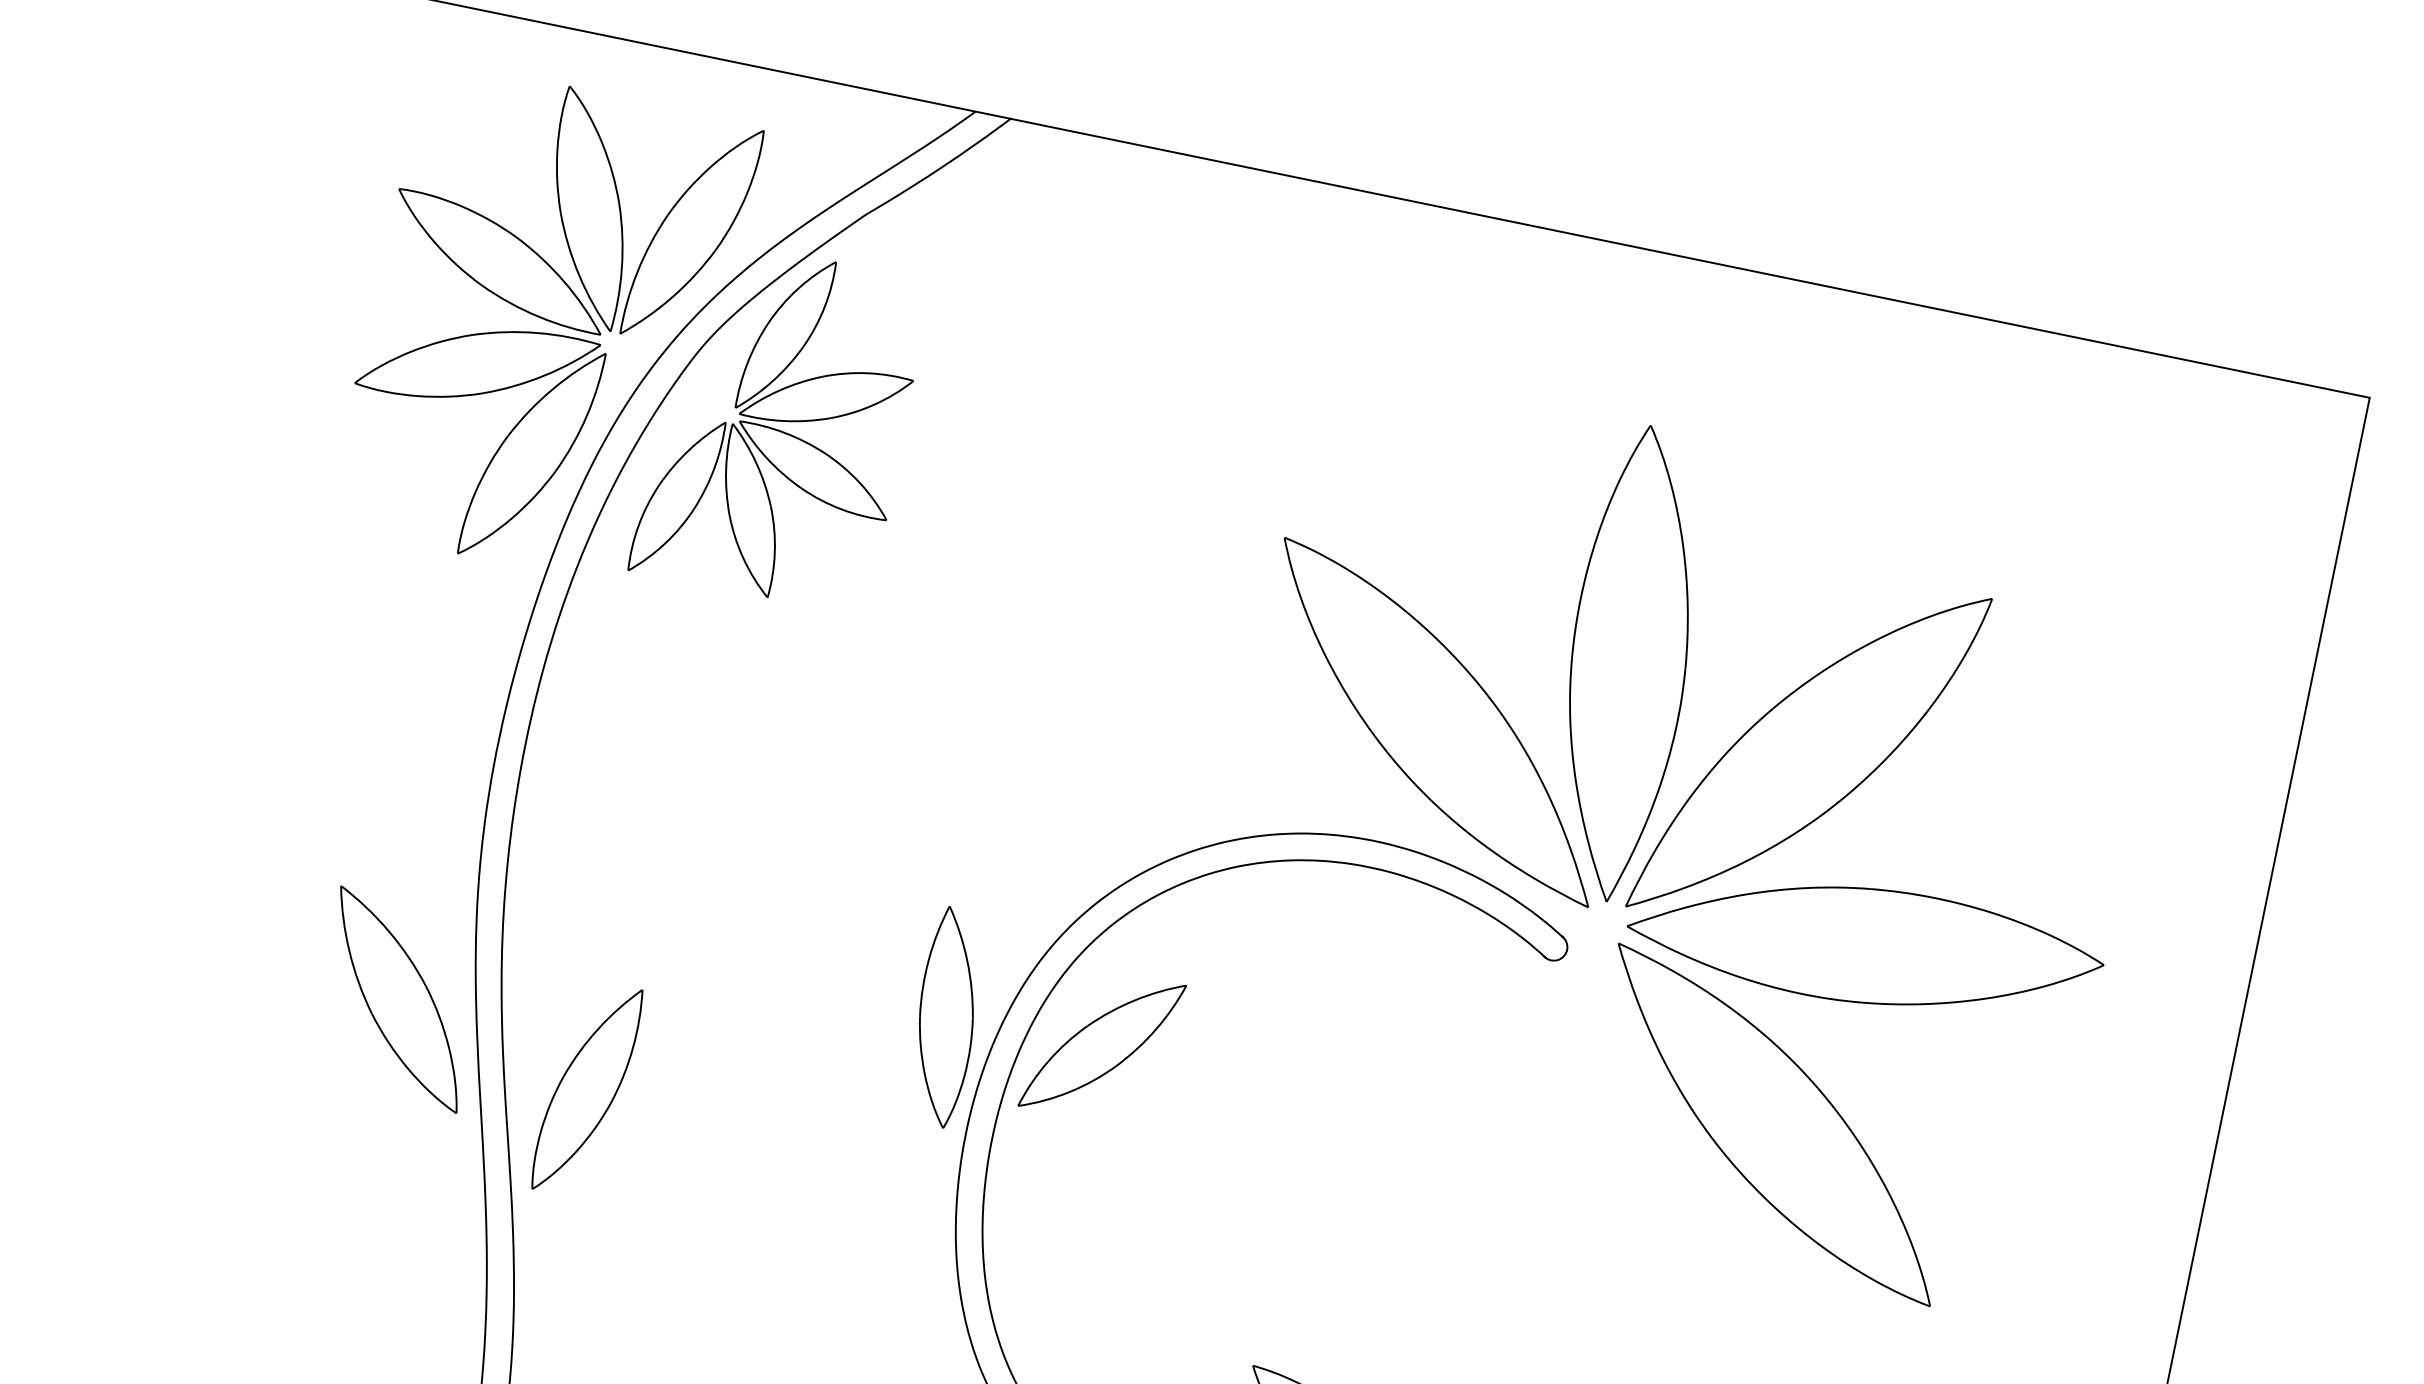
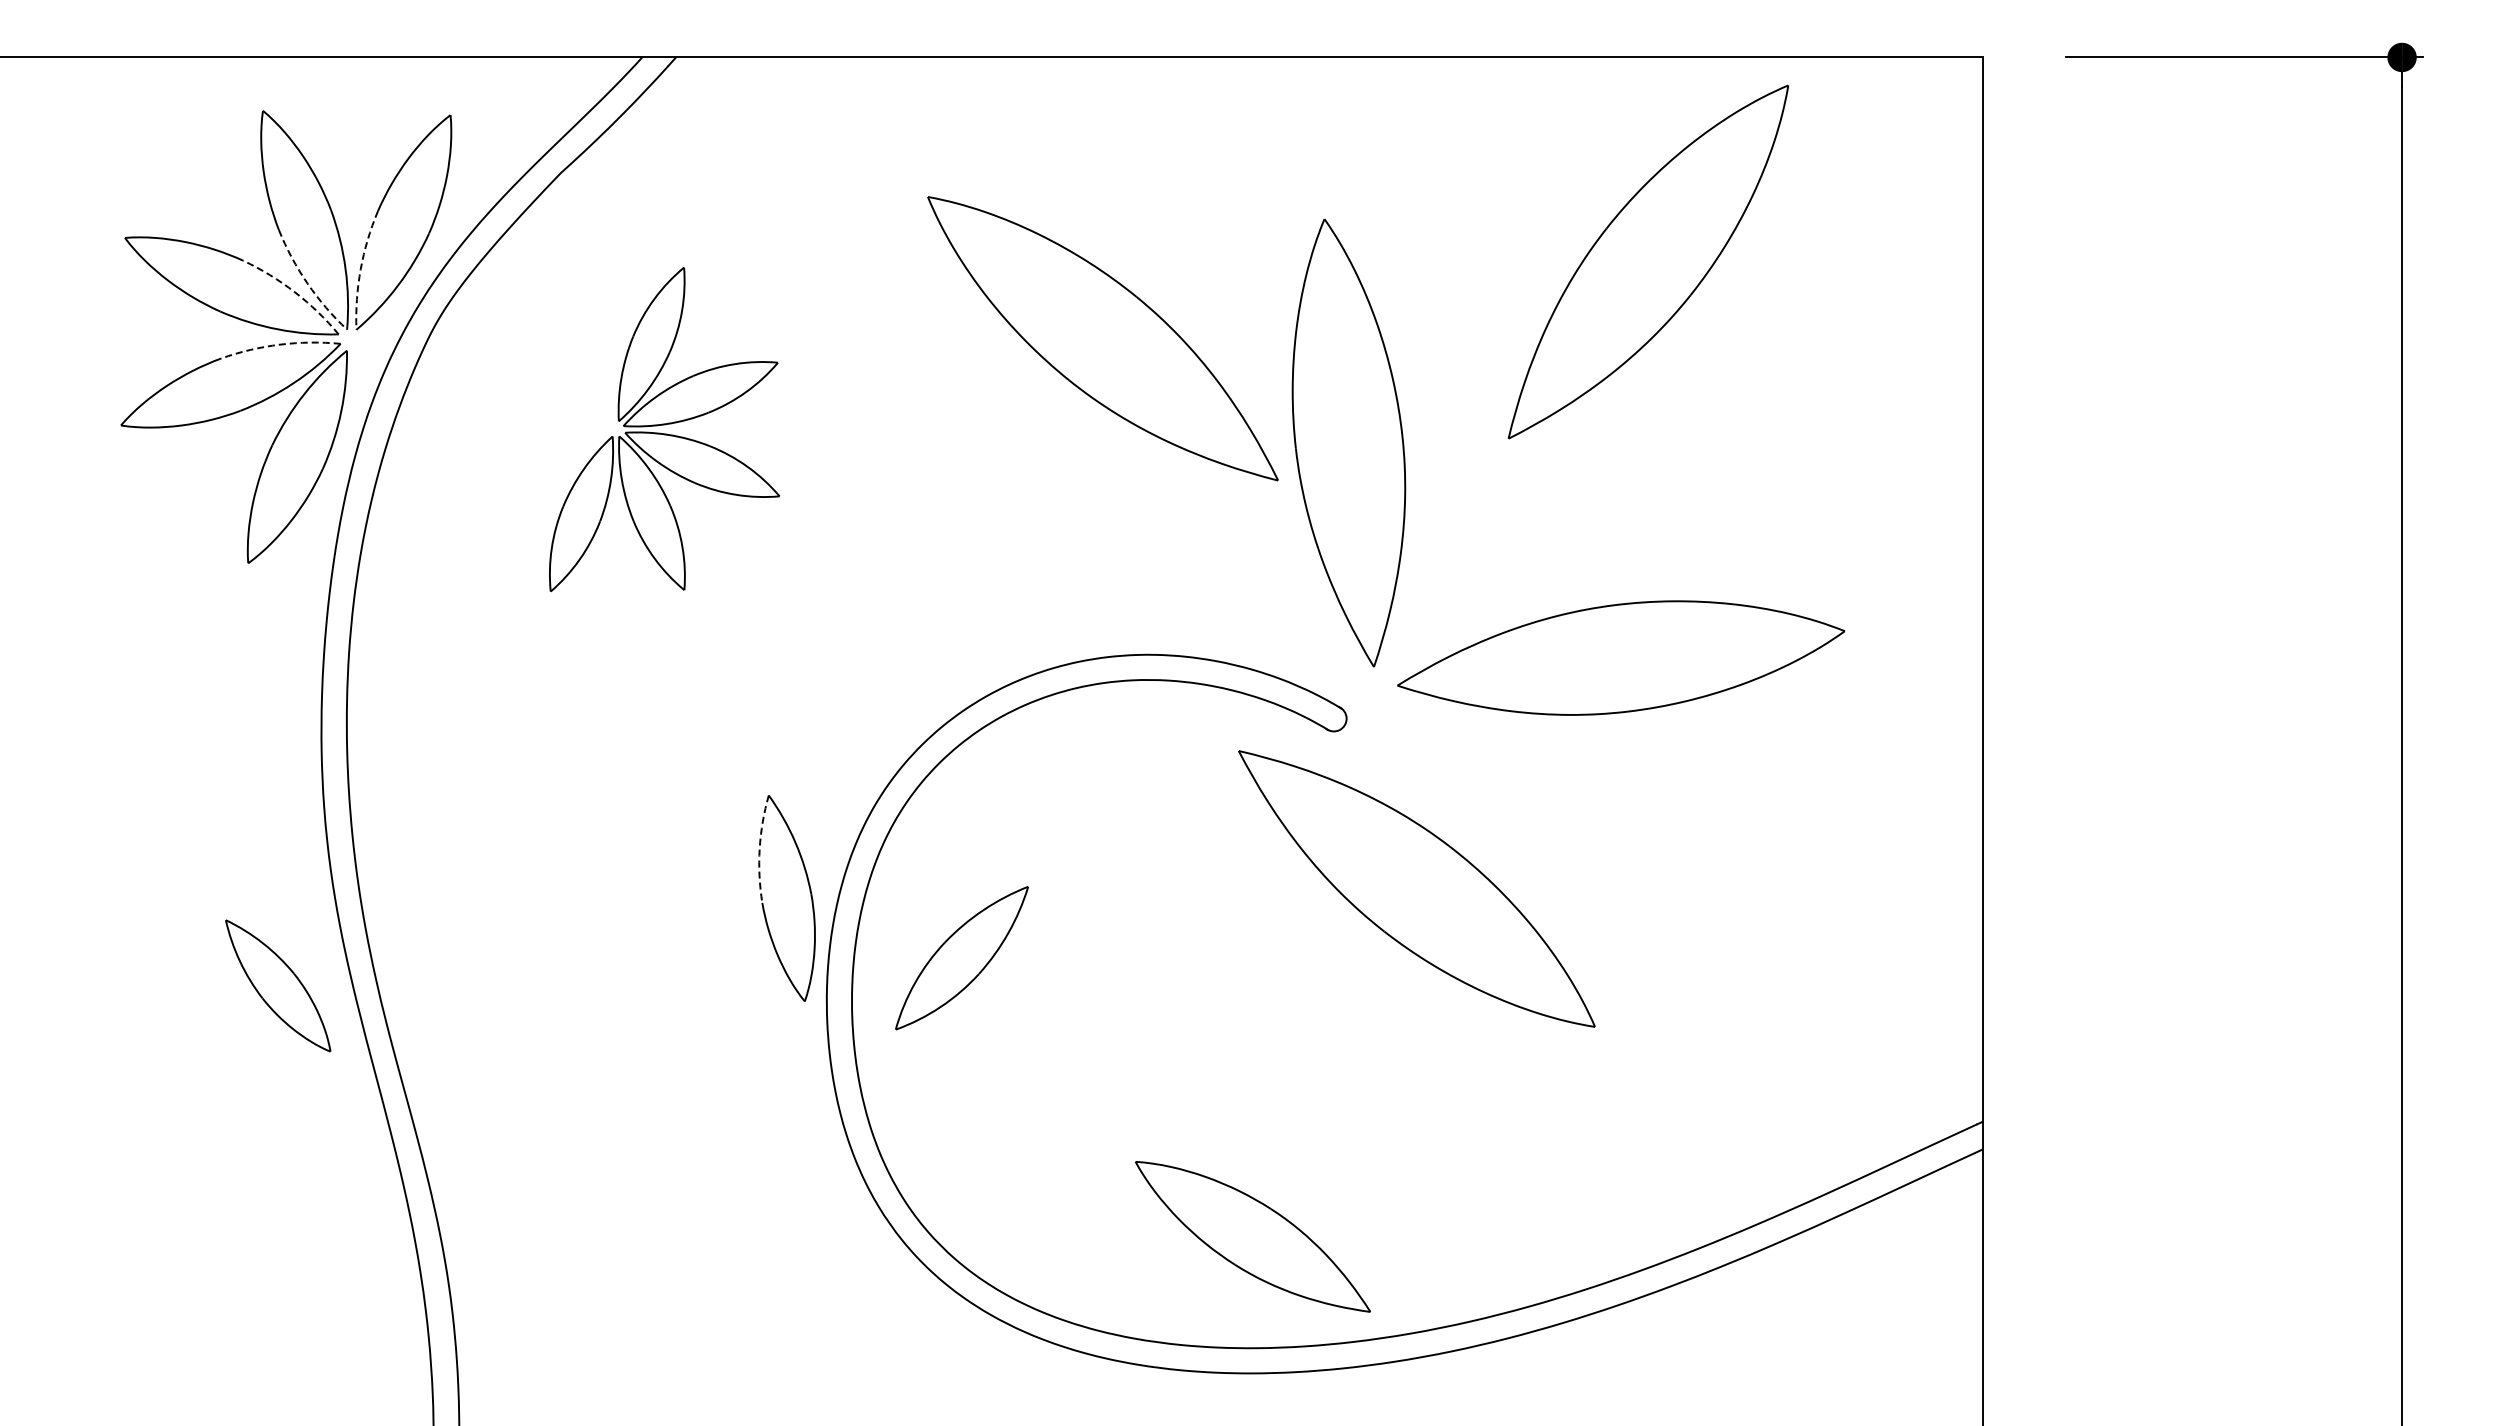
arc: (637, 272) -> (360, 269), solid -> dashed
arc: (579, 275) -> (307, 283), solid -> dashed
arc: (563, 281) -> (294, 292), solid -> dashed
arc: (538, 332) -> (280, 344), solid -> dashed
part: (781, 426) -> (664, 429), moved
part: (1435, 722) -> (1102, 338), moved
part: (1809, 752) -> (1648, 261), moved
arc: (928, 959) -> (759, 848), solid -> dashed
part: (398, 999) -> (277, 985), size x0.7
part: (1101, 1045) -> (961, 958), moved
part: (586, 1088) -> (468, 1032), removed
part: (1774, 1124) -> (1416, 888), moved

